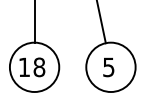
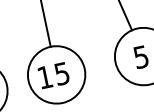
text: (39, 67) -> (62, 73), 18 -> 15

